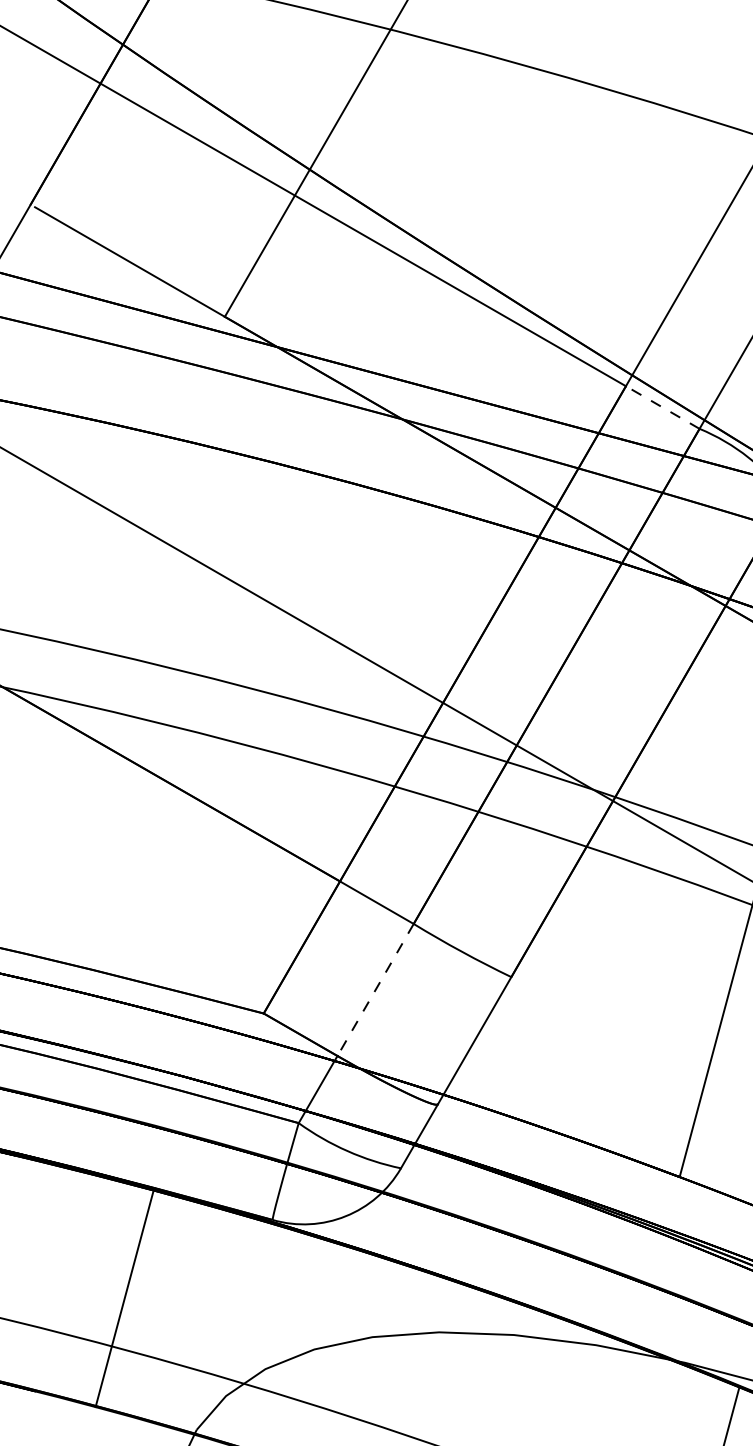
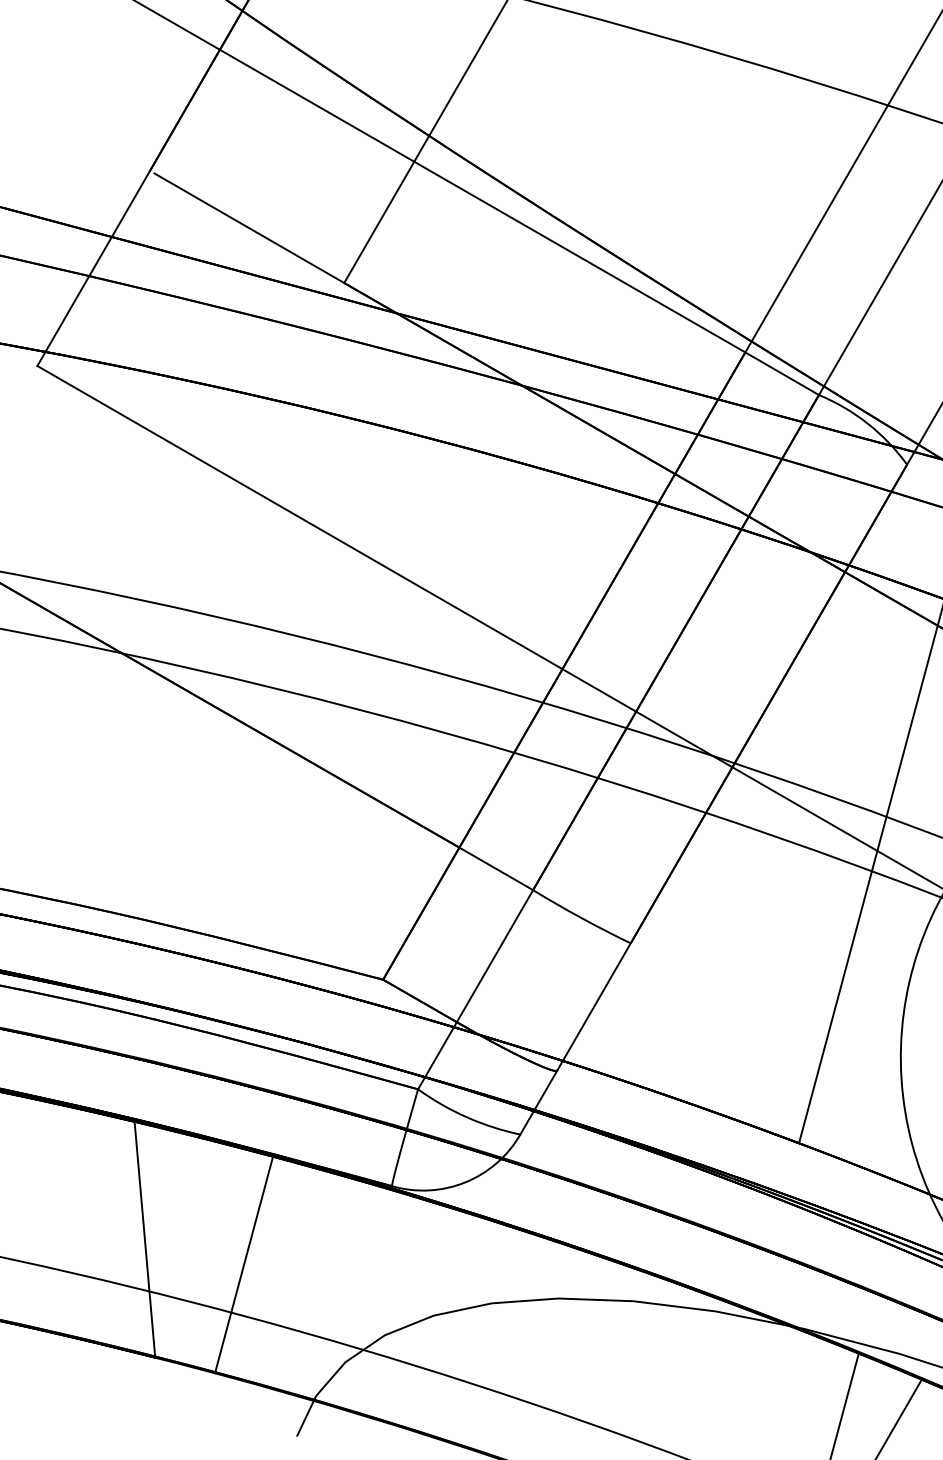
line: (663, 407) -> (782, 373), dashed -> solid
line: (375, 990) -> (494, 956), dashed -> solid
line: (25, 1273) -> (144, 1239), added

